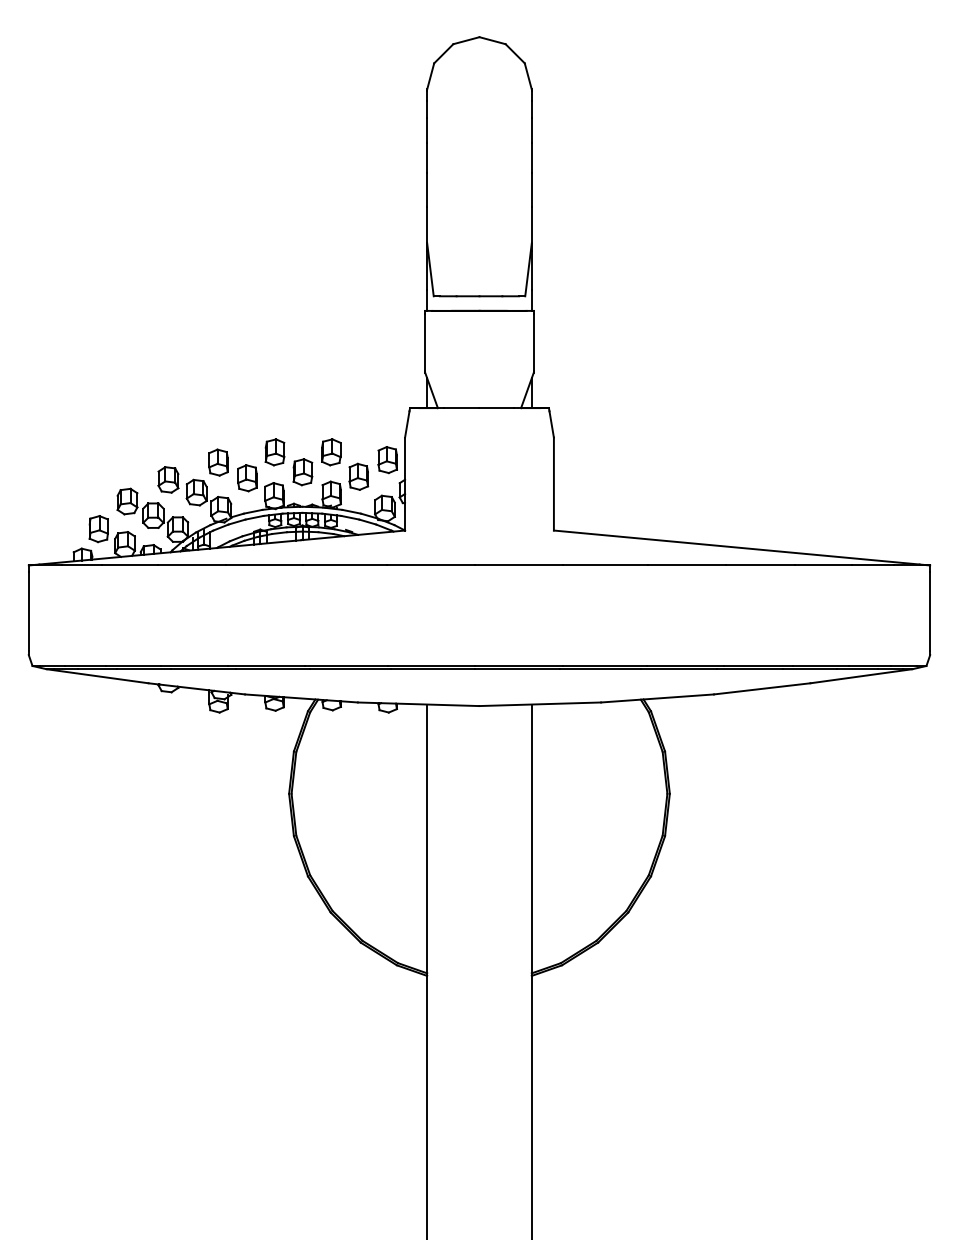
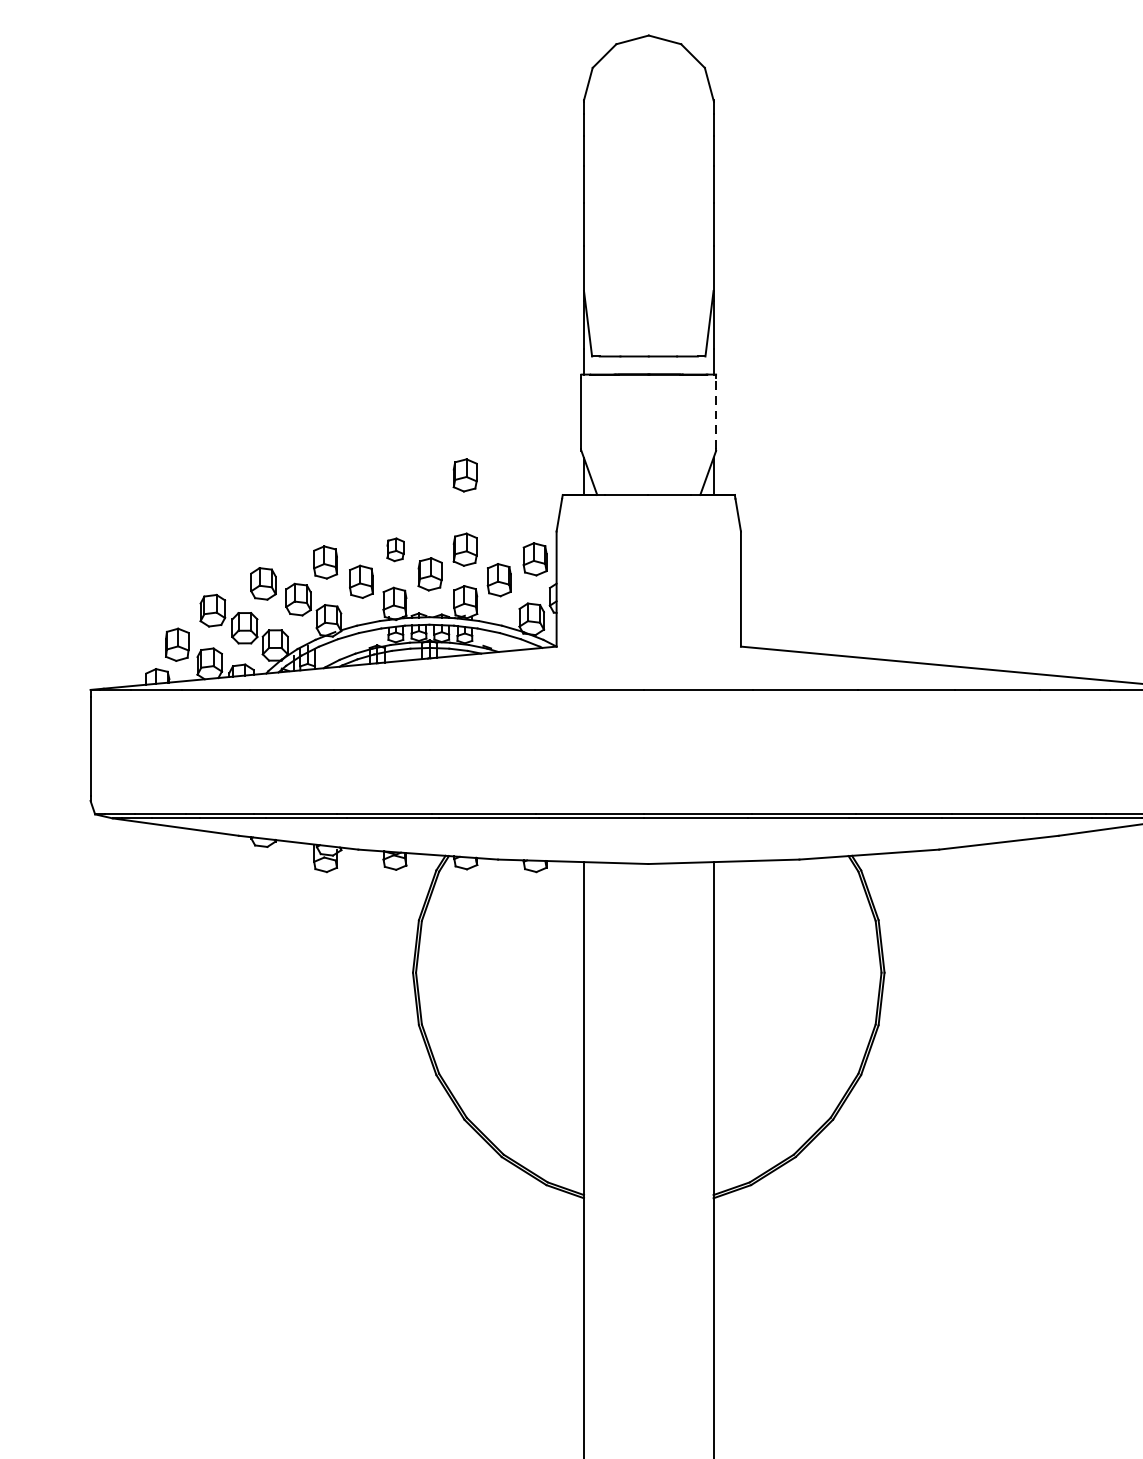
line: (533, 341) -> (715, 412), solid -> dashed
part: (331, 392) -> (465, 475), added
part: (274, 452) -> (394, 549), size x0.7

